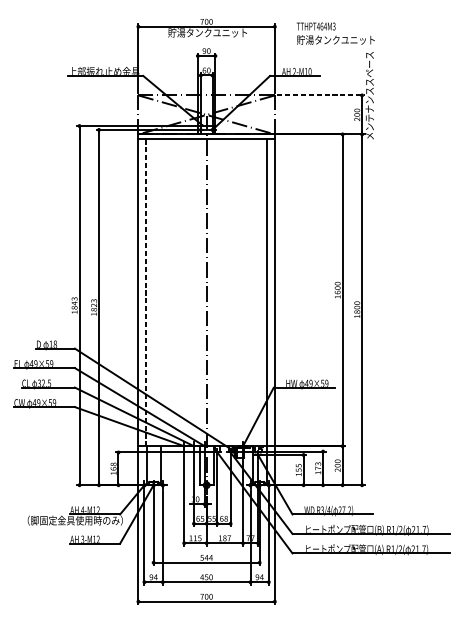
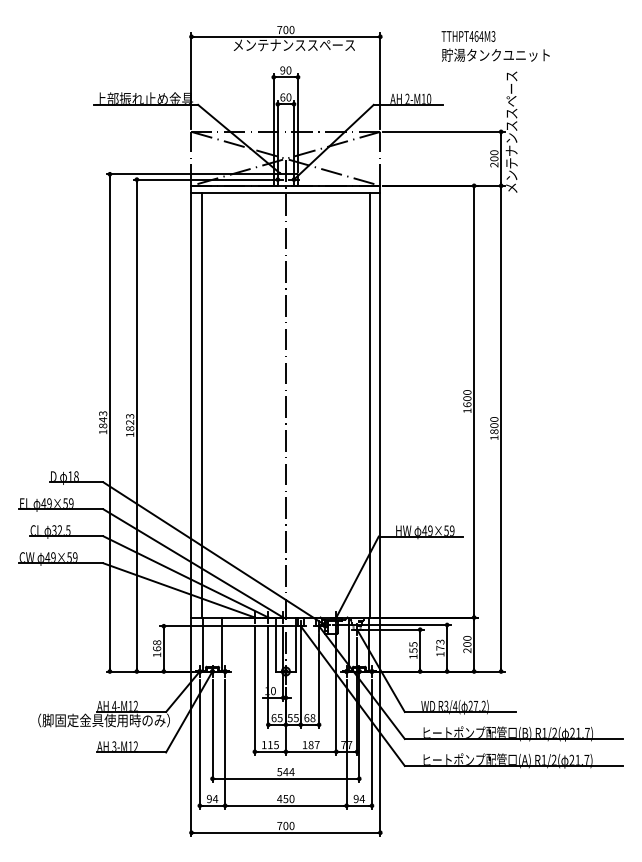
text: (212, 32) -> (293, 44), 貯湯タンクユニット -> メンテナンススペース
text: (335, 33) -> (495, 46), moved
line: (320, 95) -> (443, 131), dashed -> solid
line: (146, 293) -> (202, 405), dashed -> solid

